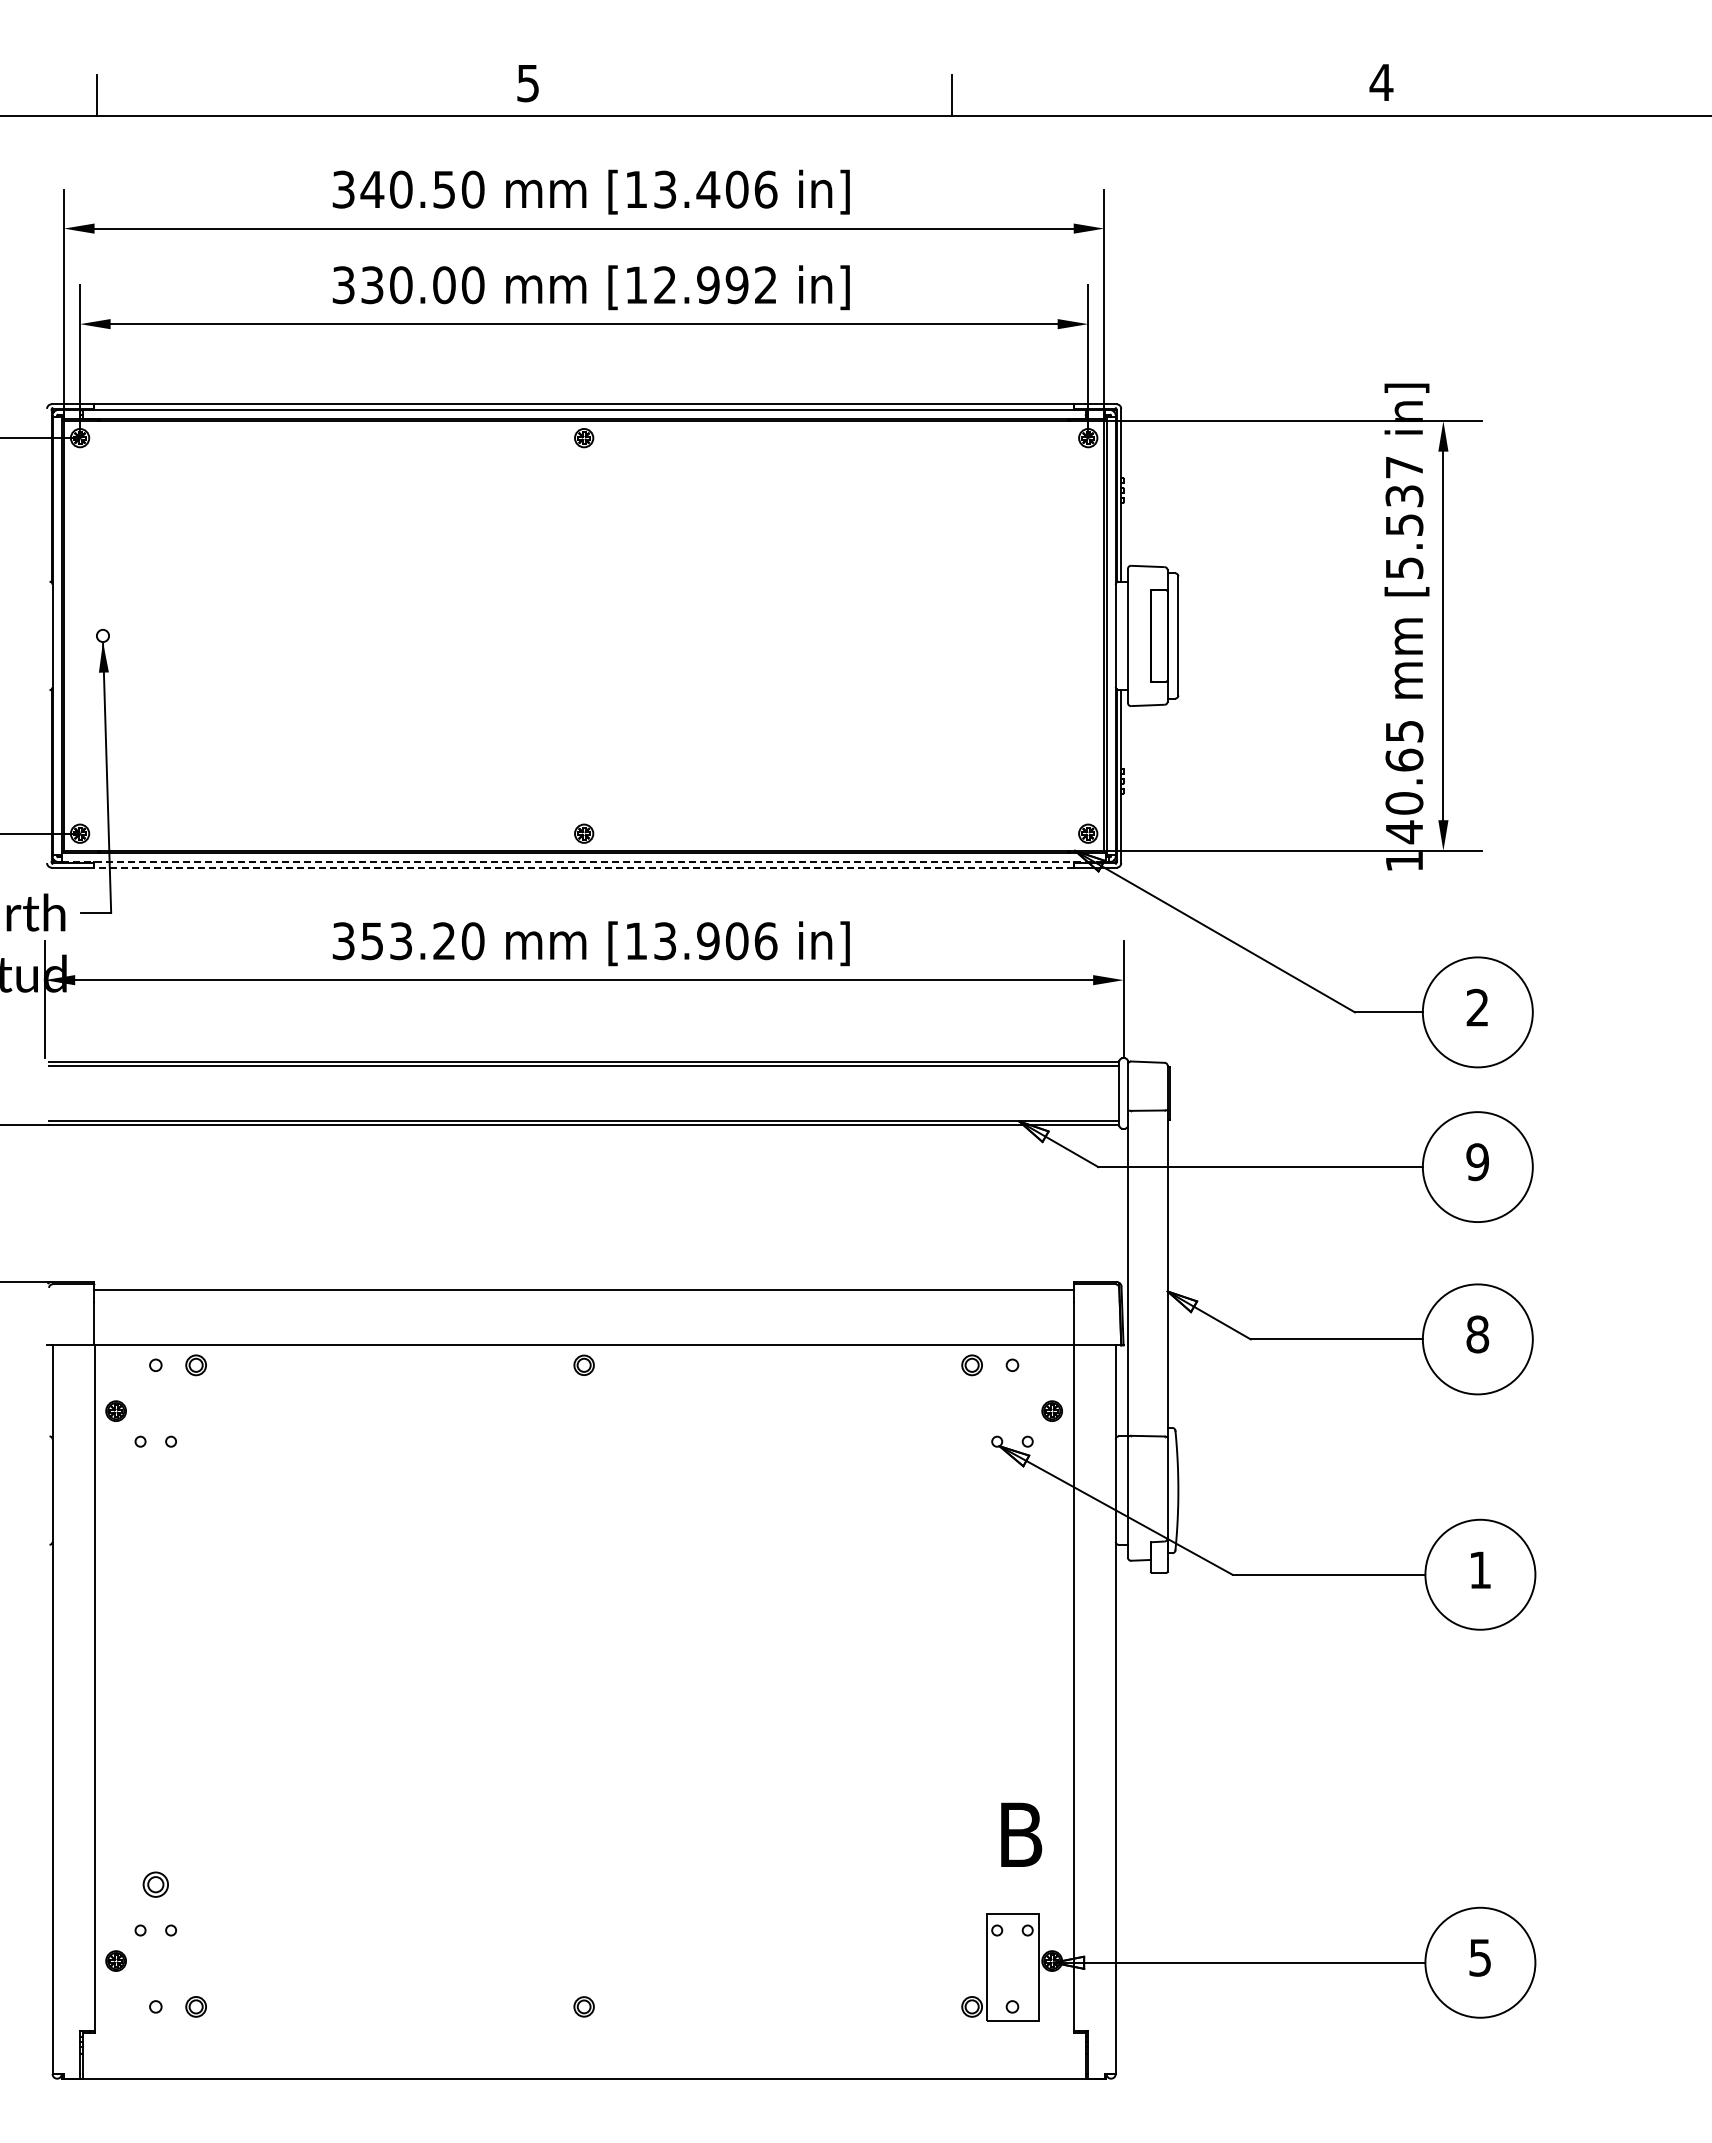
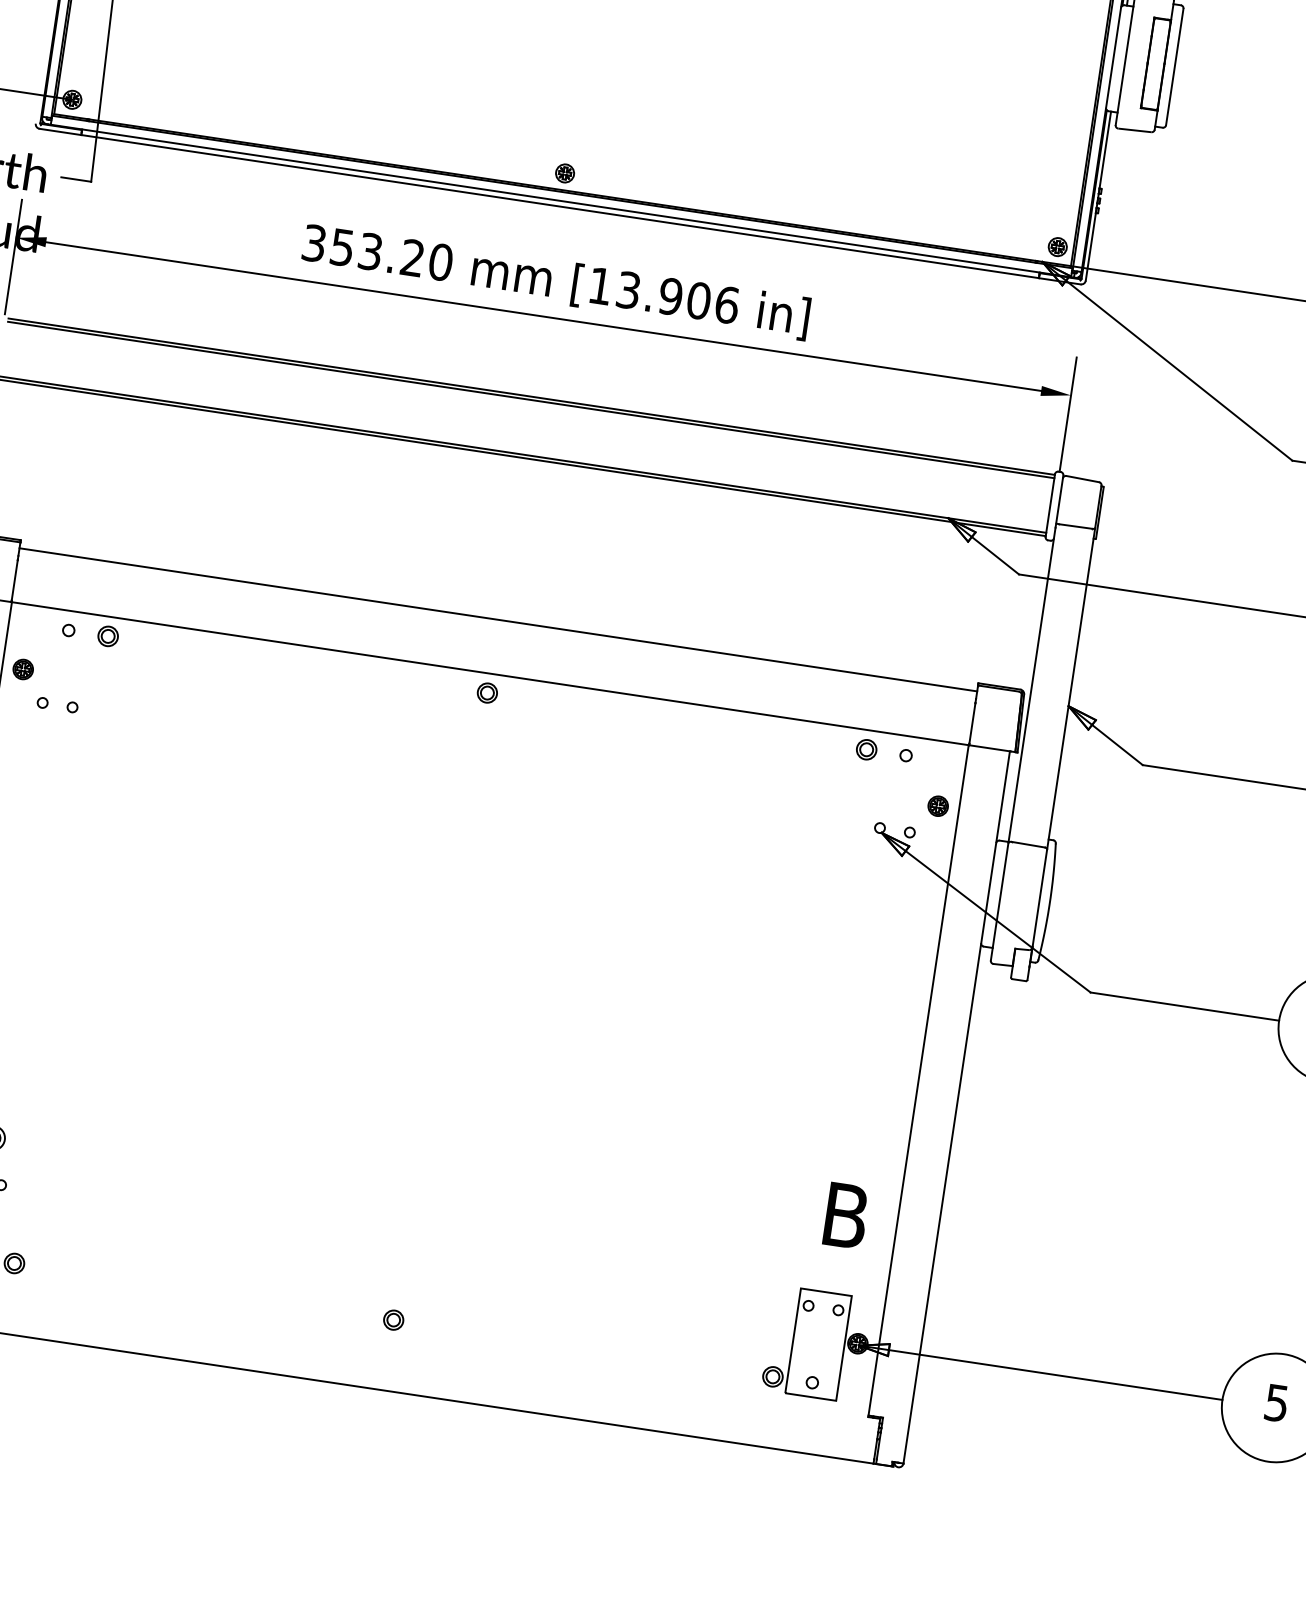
line: (584, 861) -> (561, 200), dashed -> solid
line: (584, 867) -> (560, 206), dashed -> solid

